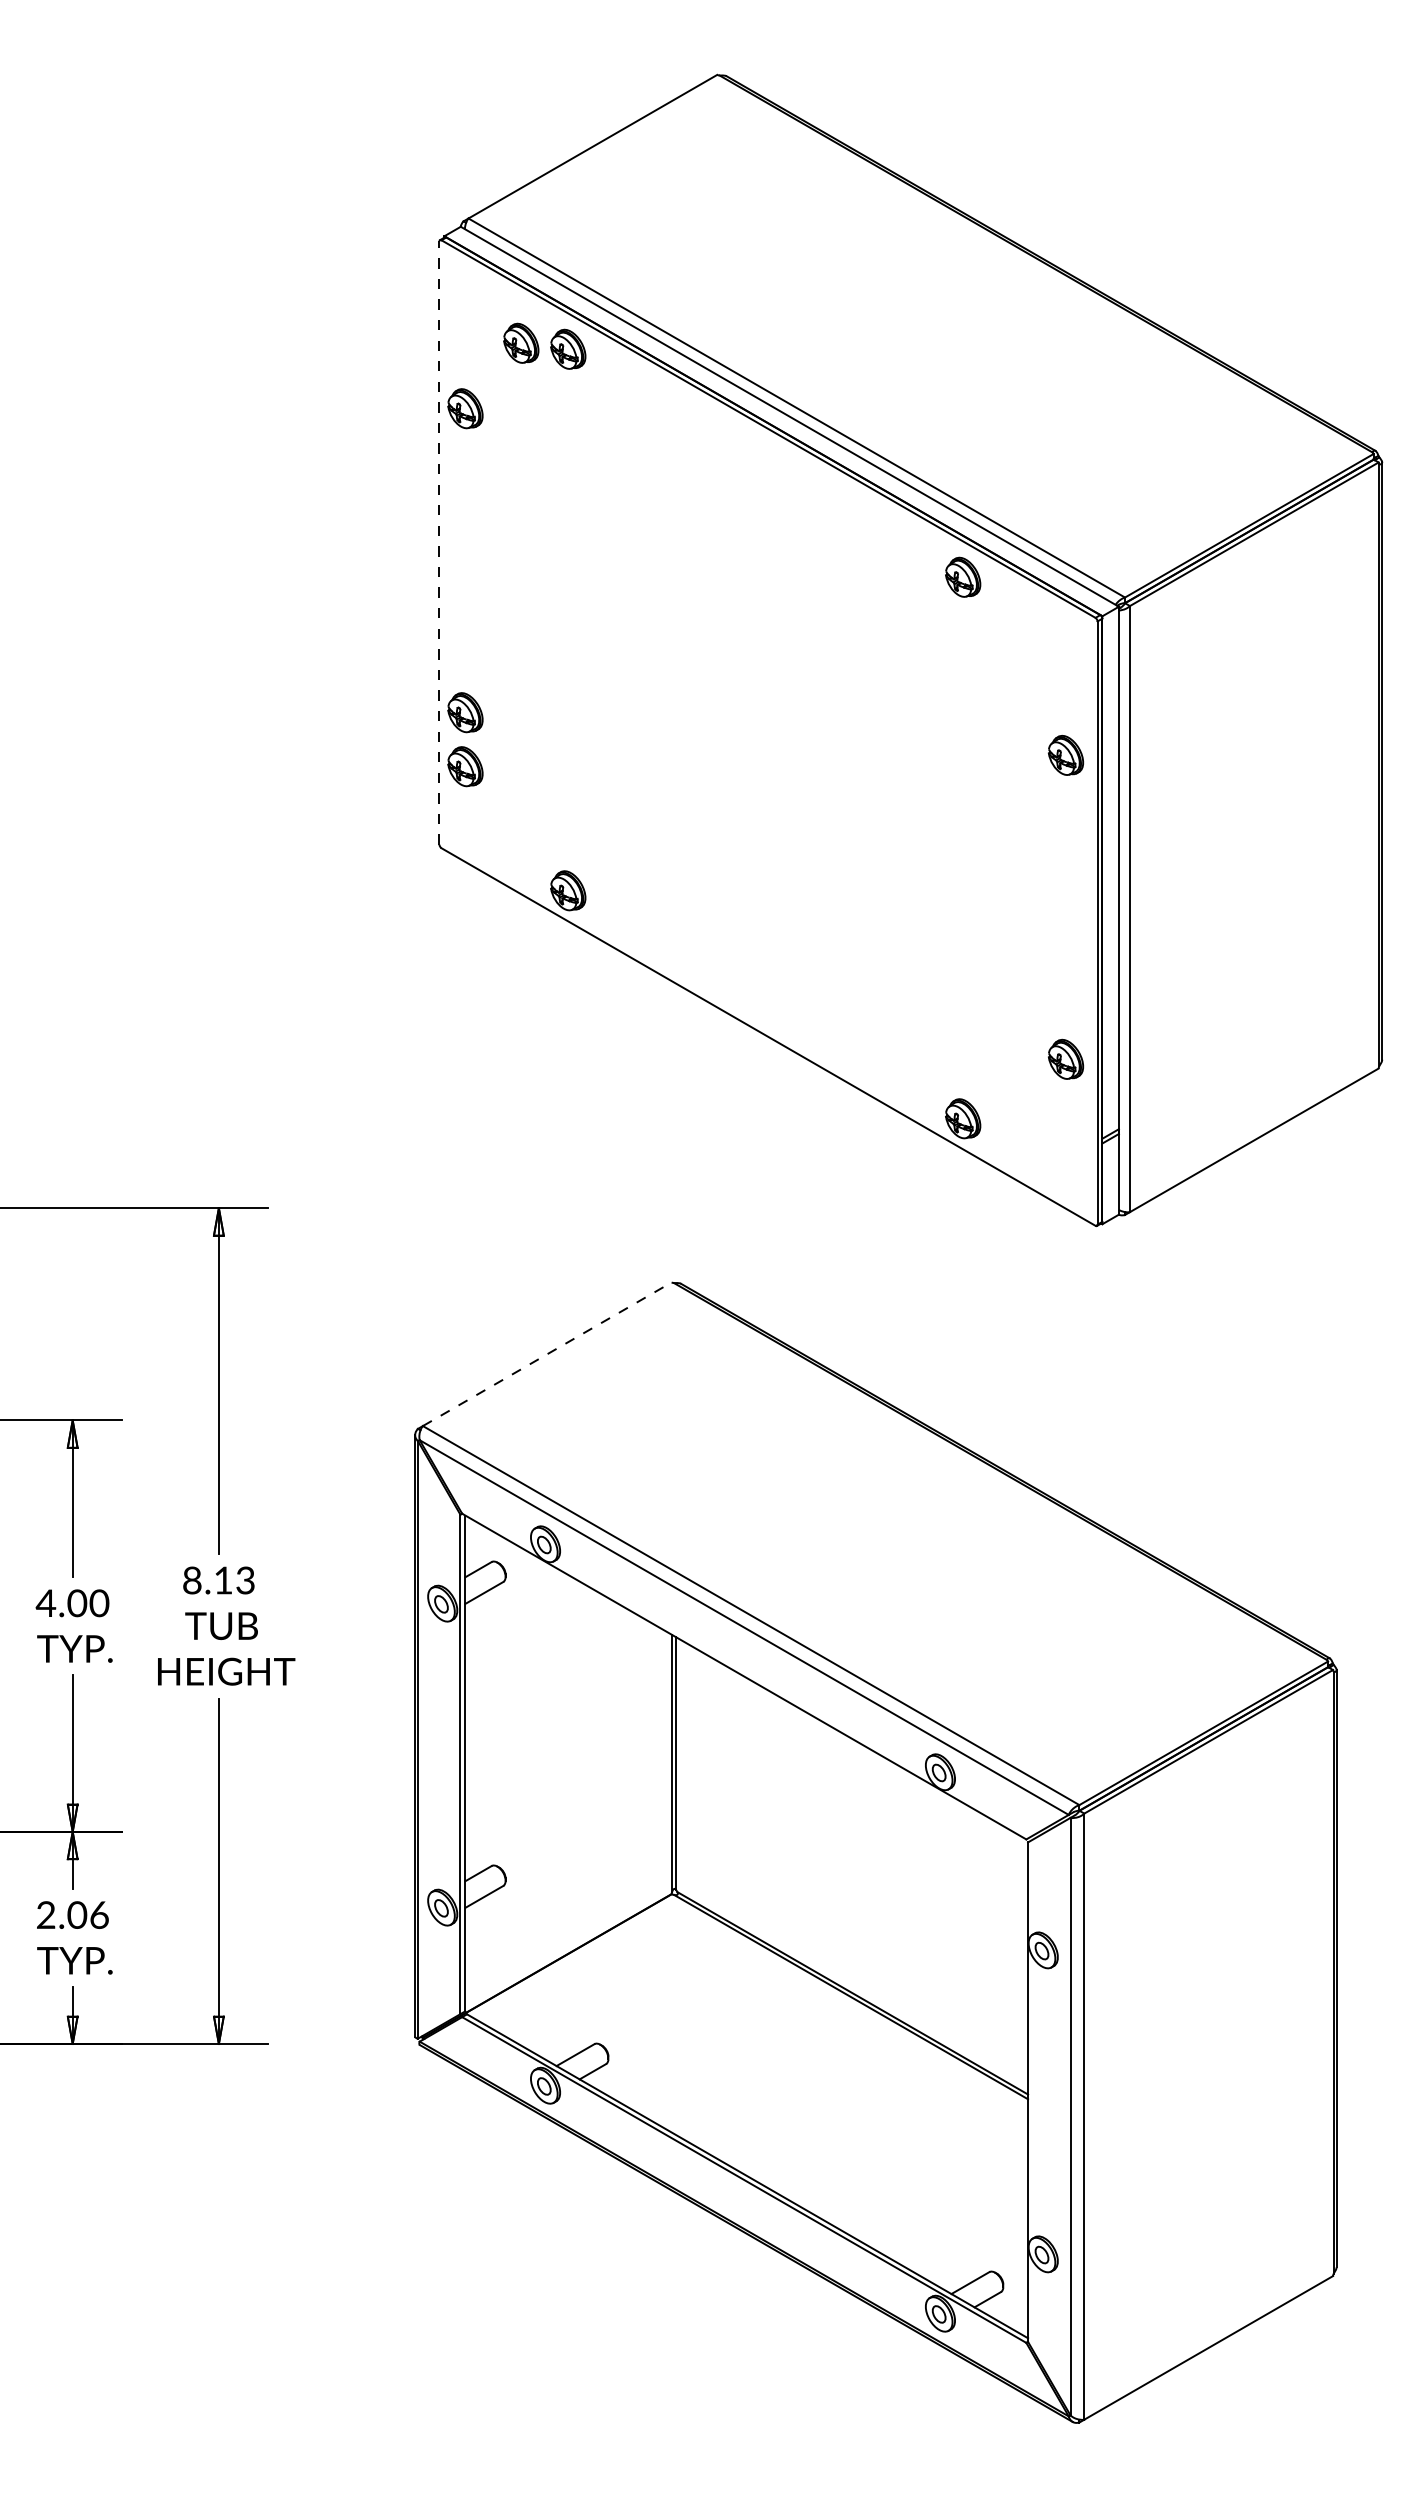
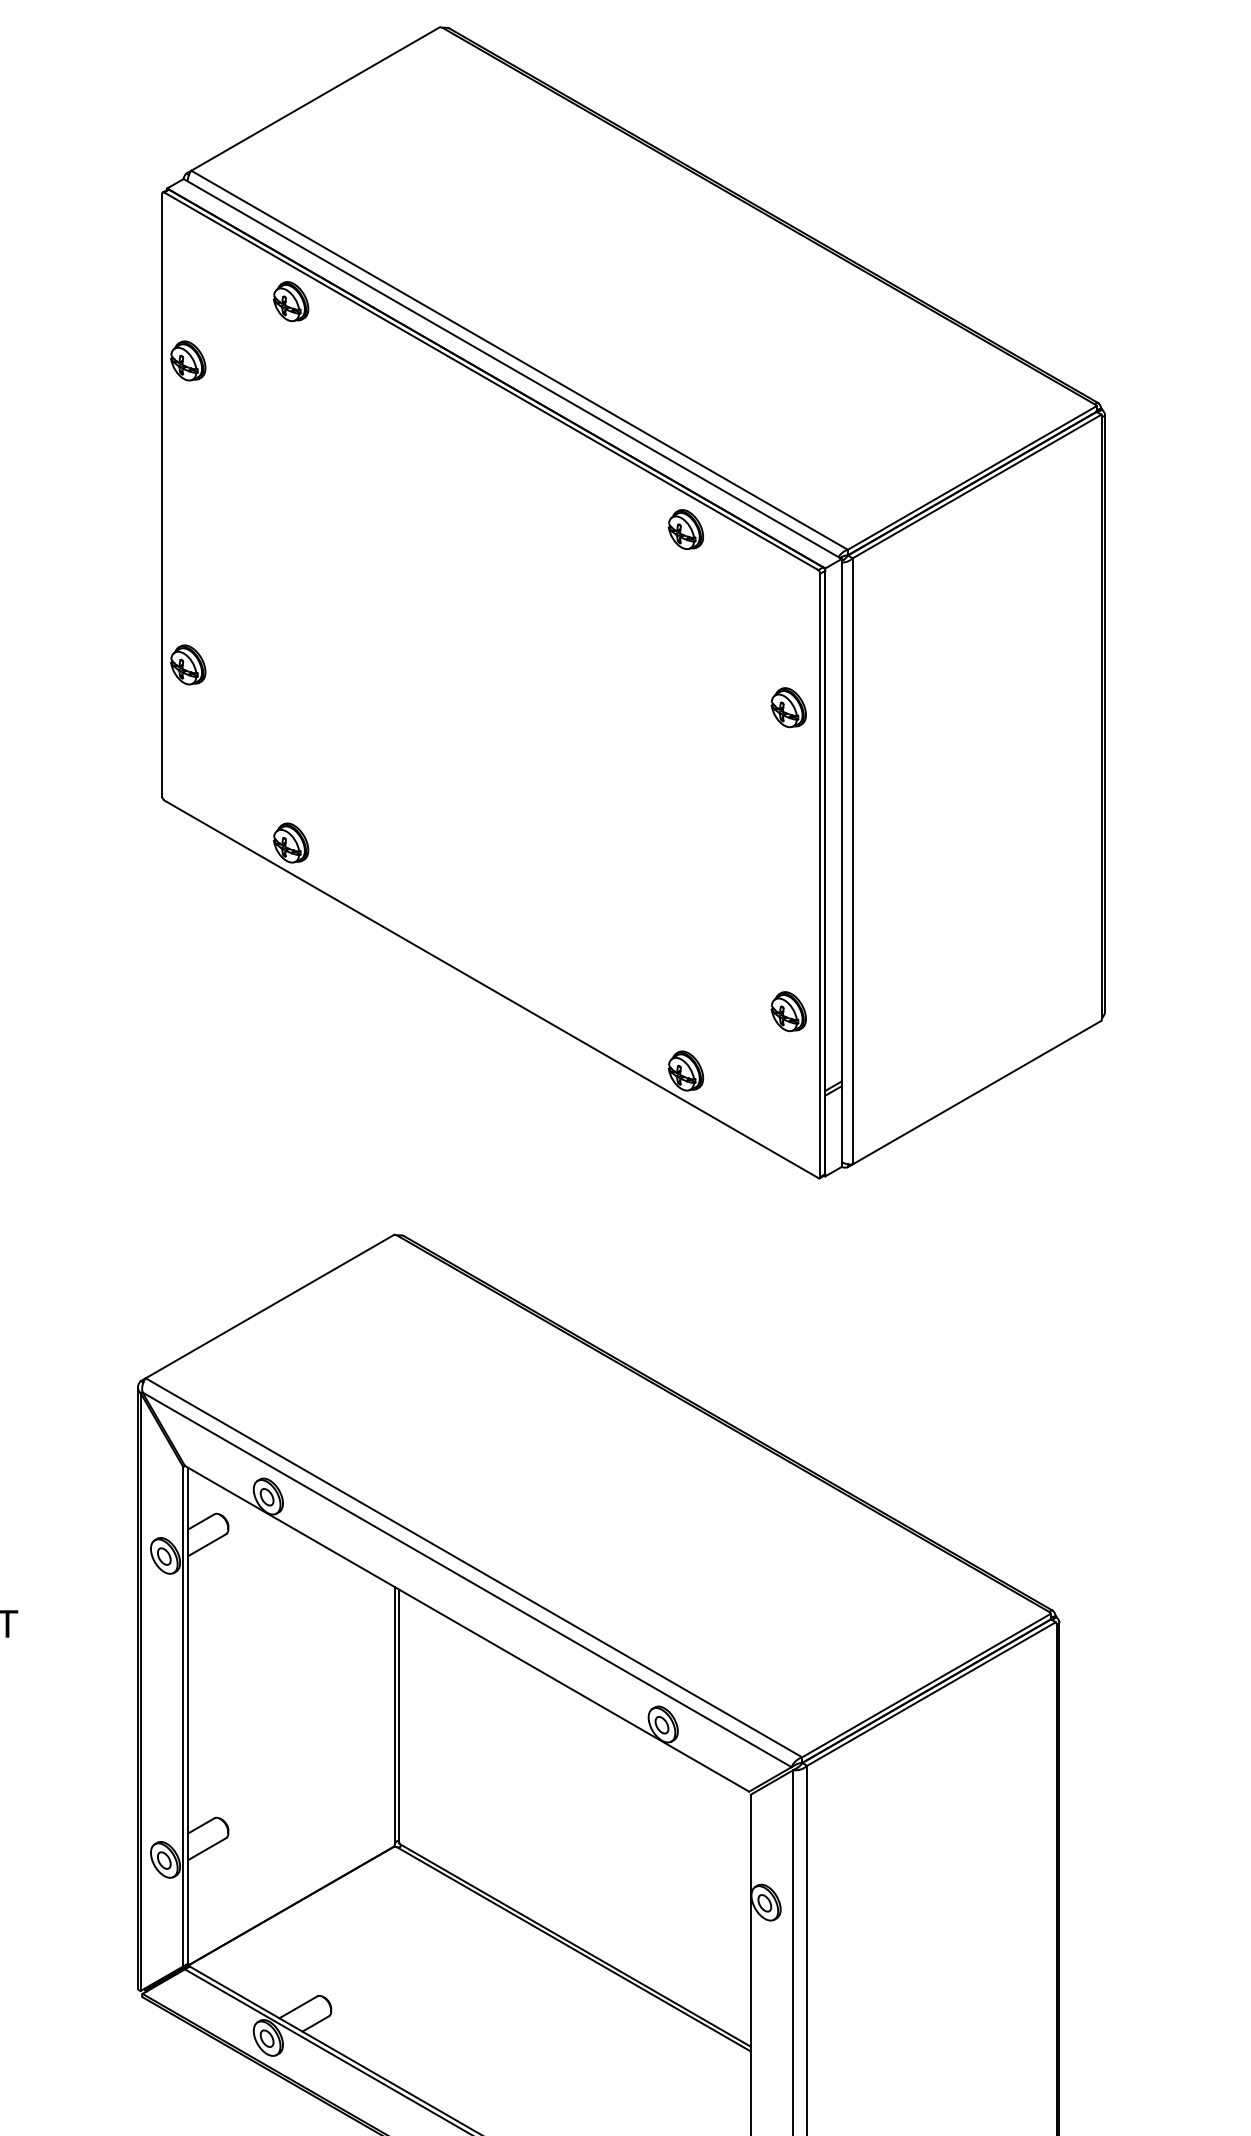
part: (521, 342) -> (244, 294), removed
line: (439, 543) -> (162, 495), dashed -> solid
part: (465, 766) -> (188, 718), removed
line: (547, 1354) -> (270, 1306), dashed -> solid

